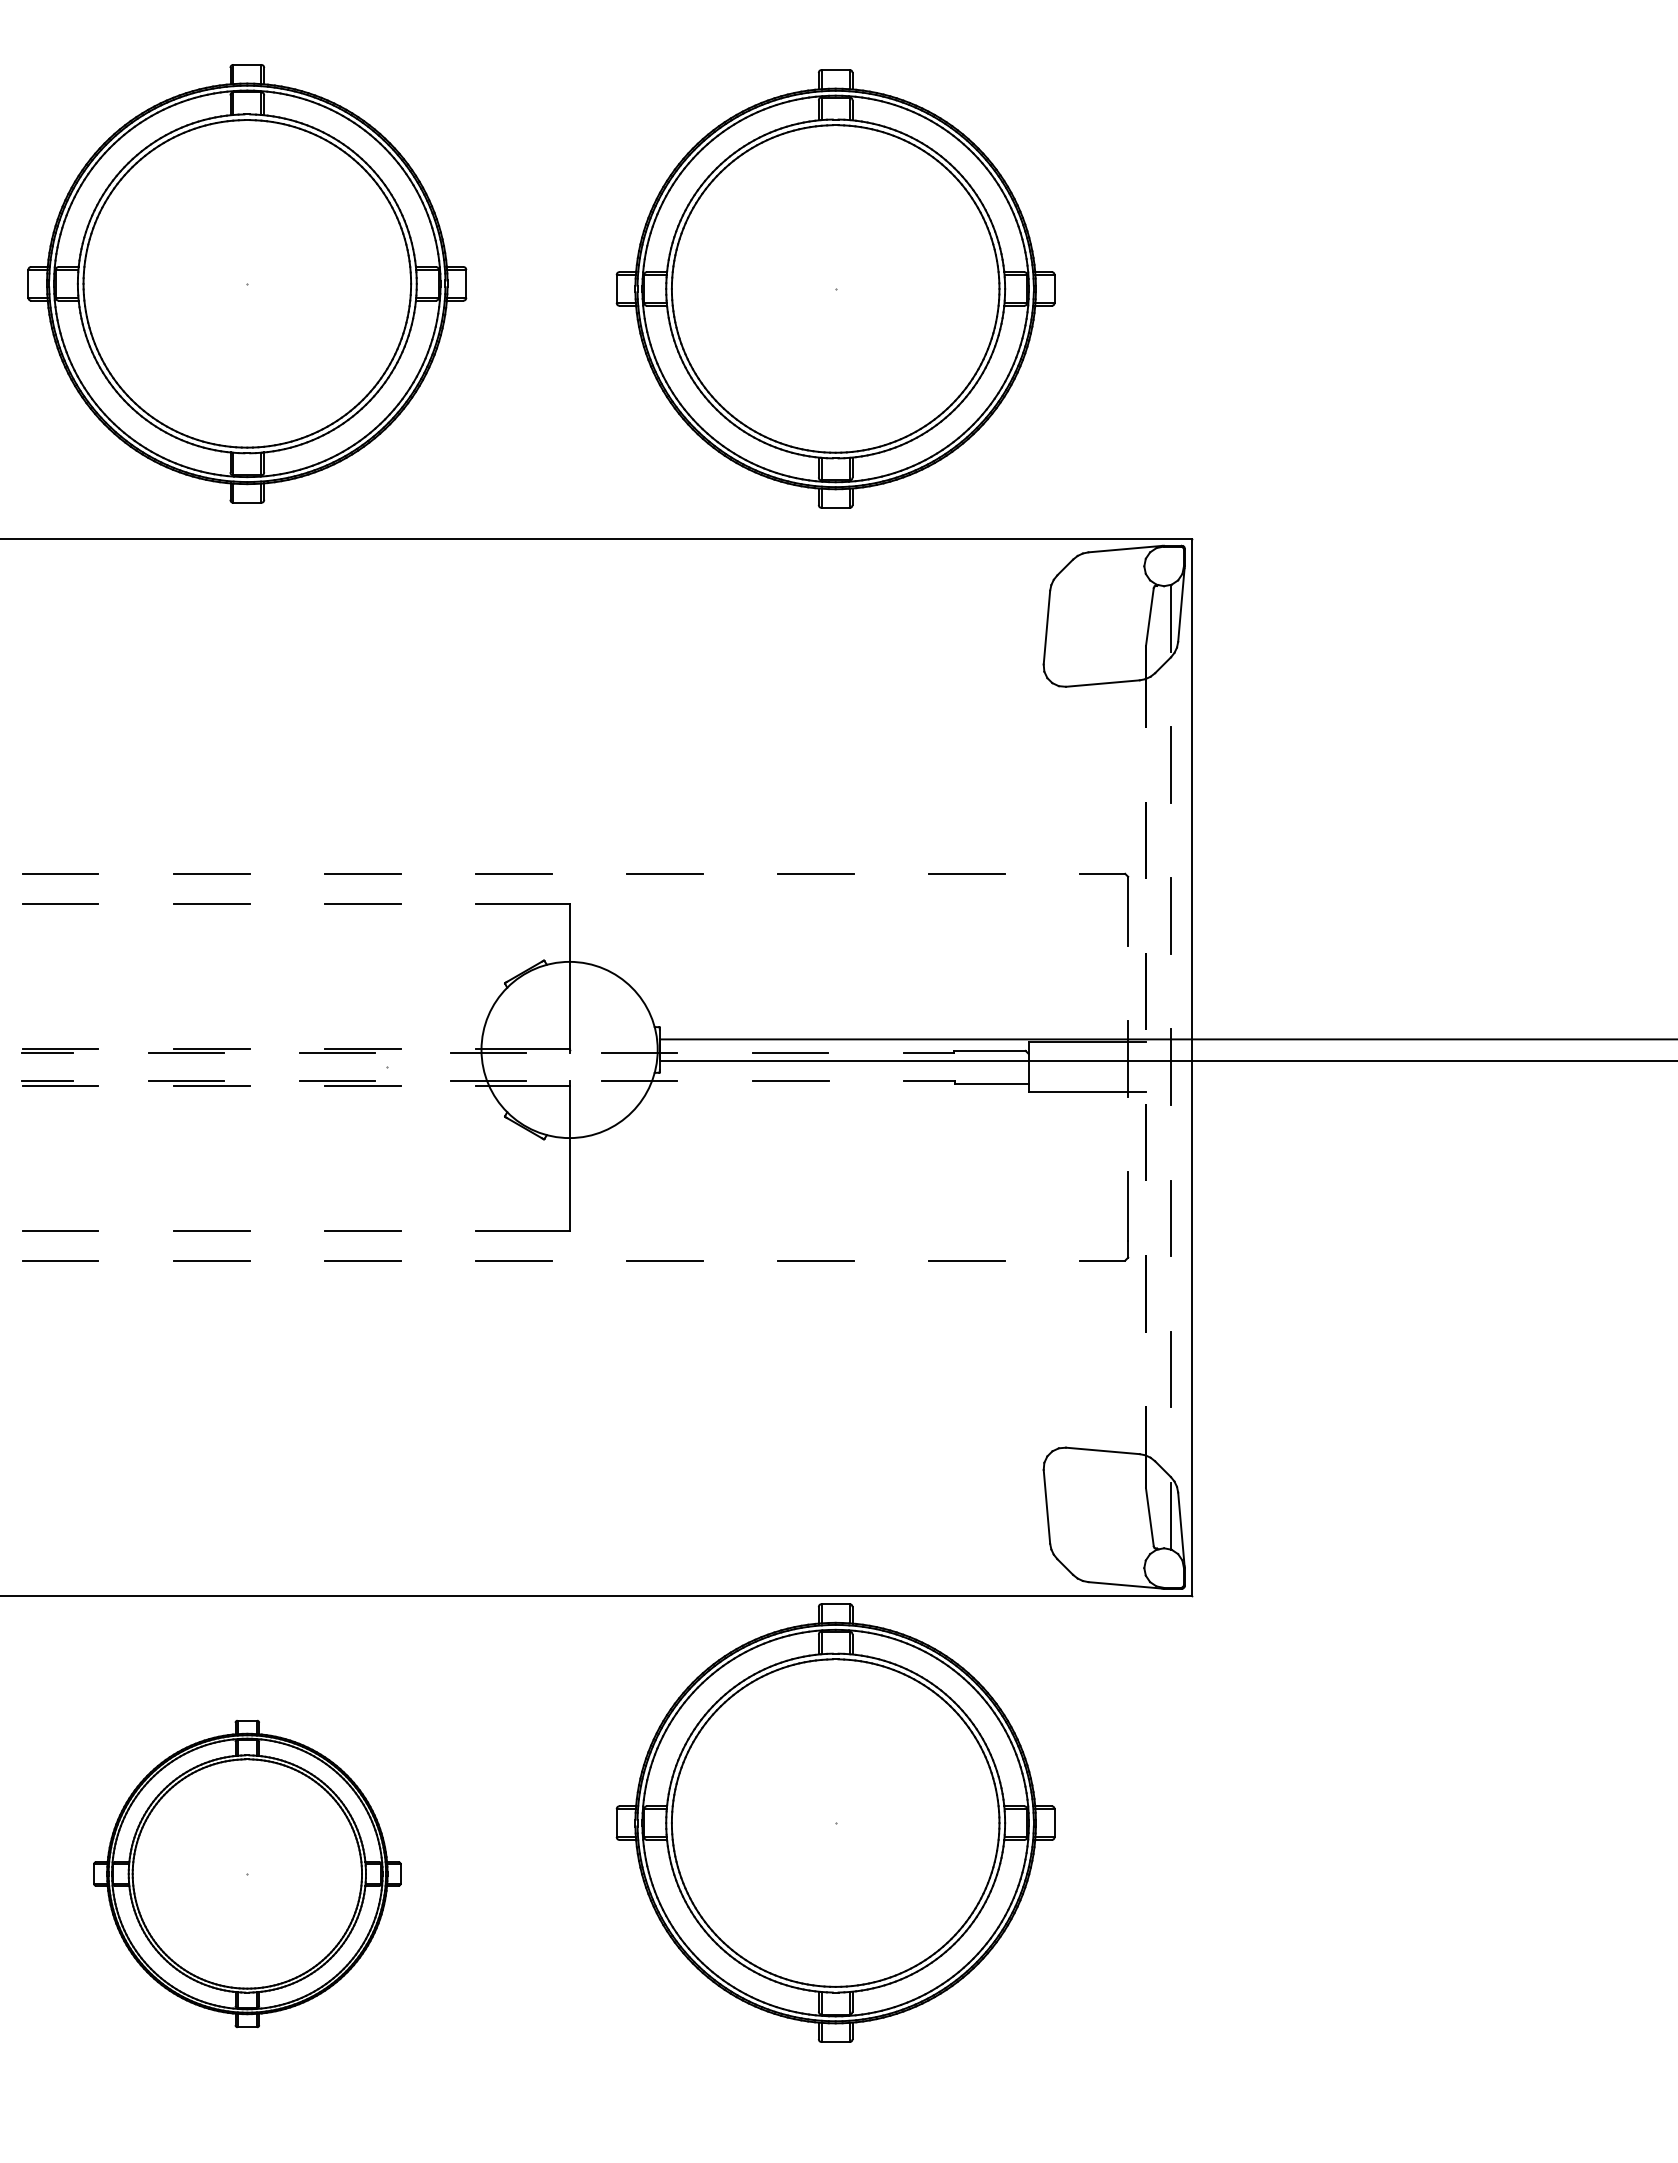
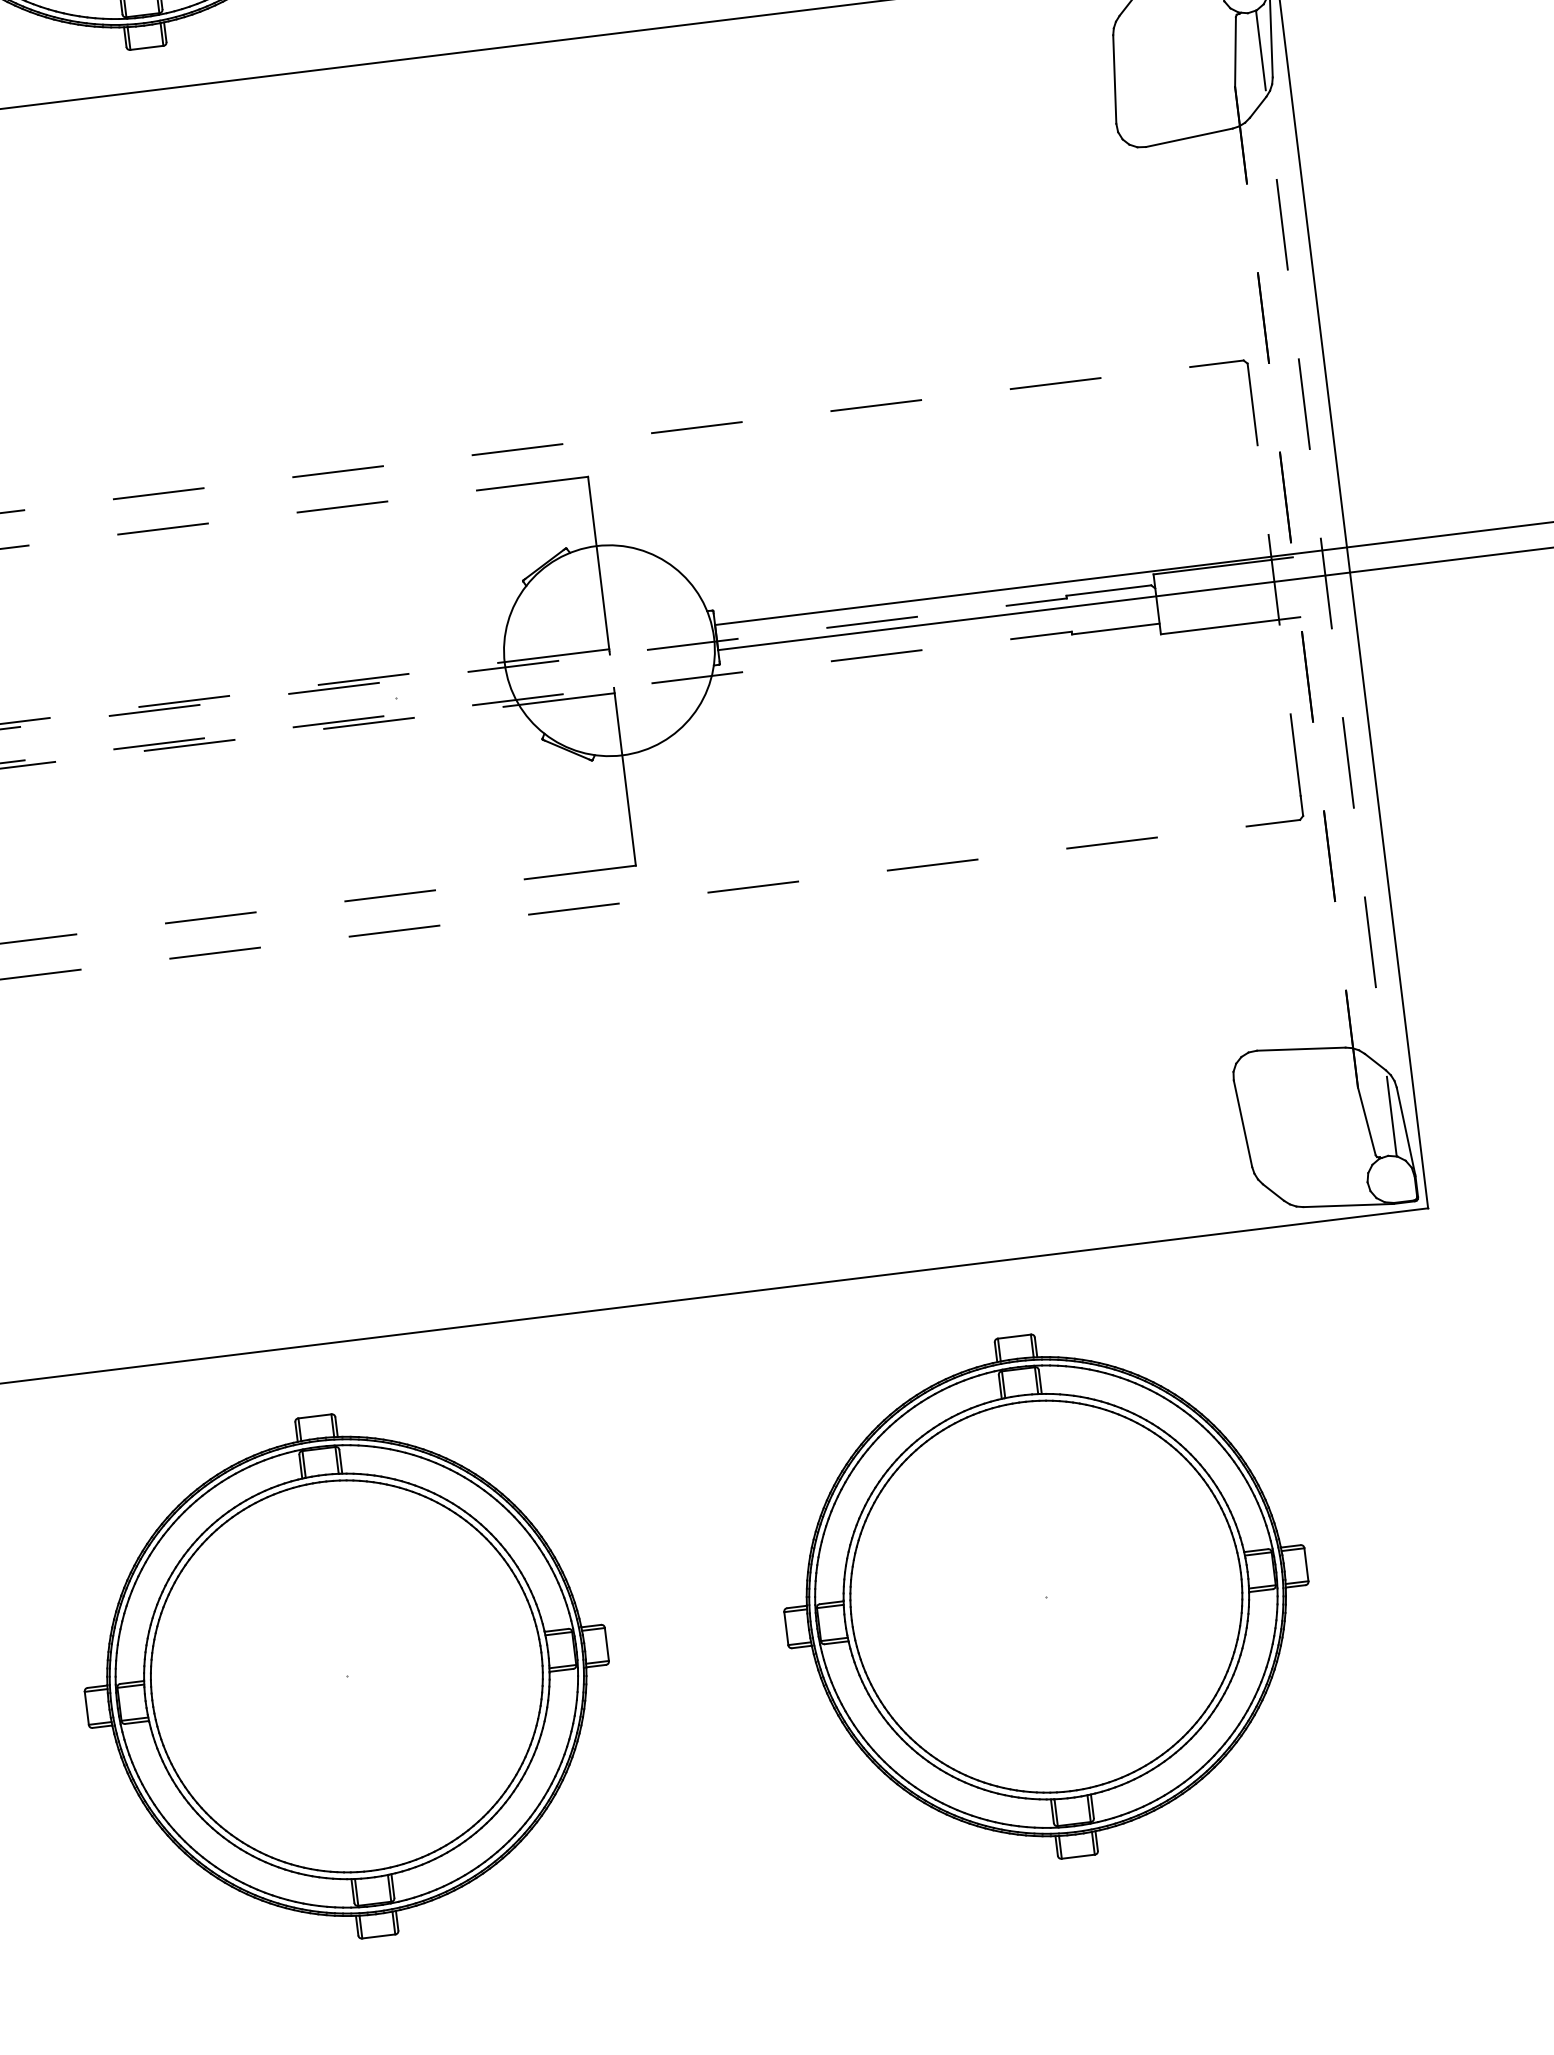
part: (835, 1822) -> (1046, 1595), moved
part: (247, 1873) -> (346, 1675), size x1.43

